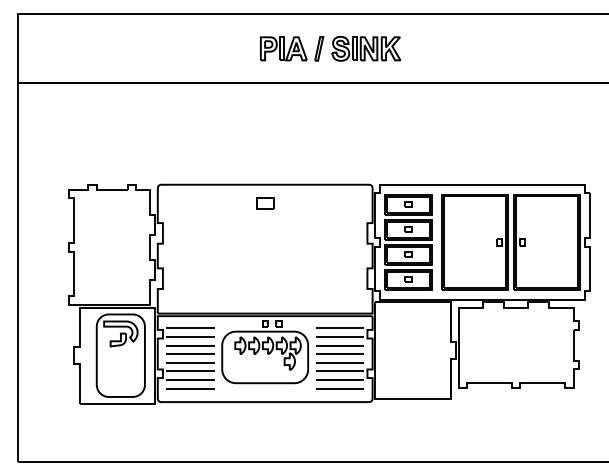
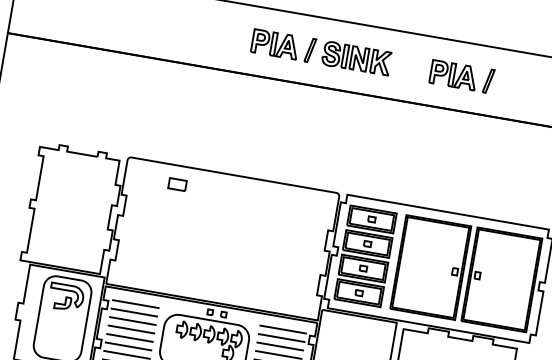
part: (473, 48) -> (462, 76), added
part: (265, 203) -> (177, 184), moved

